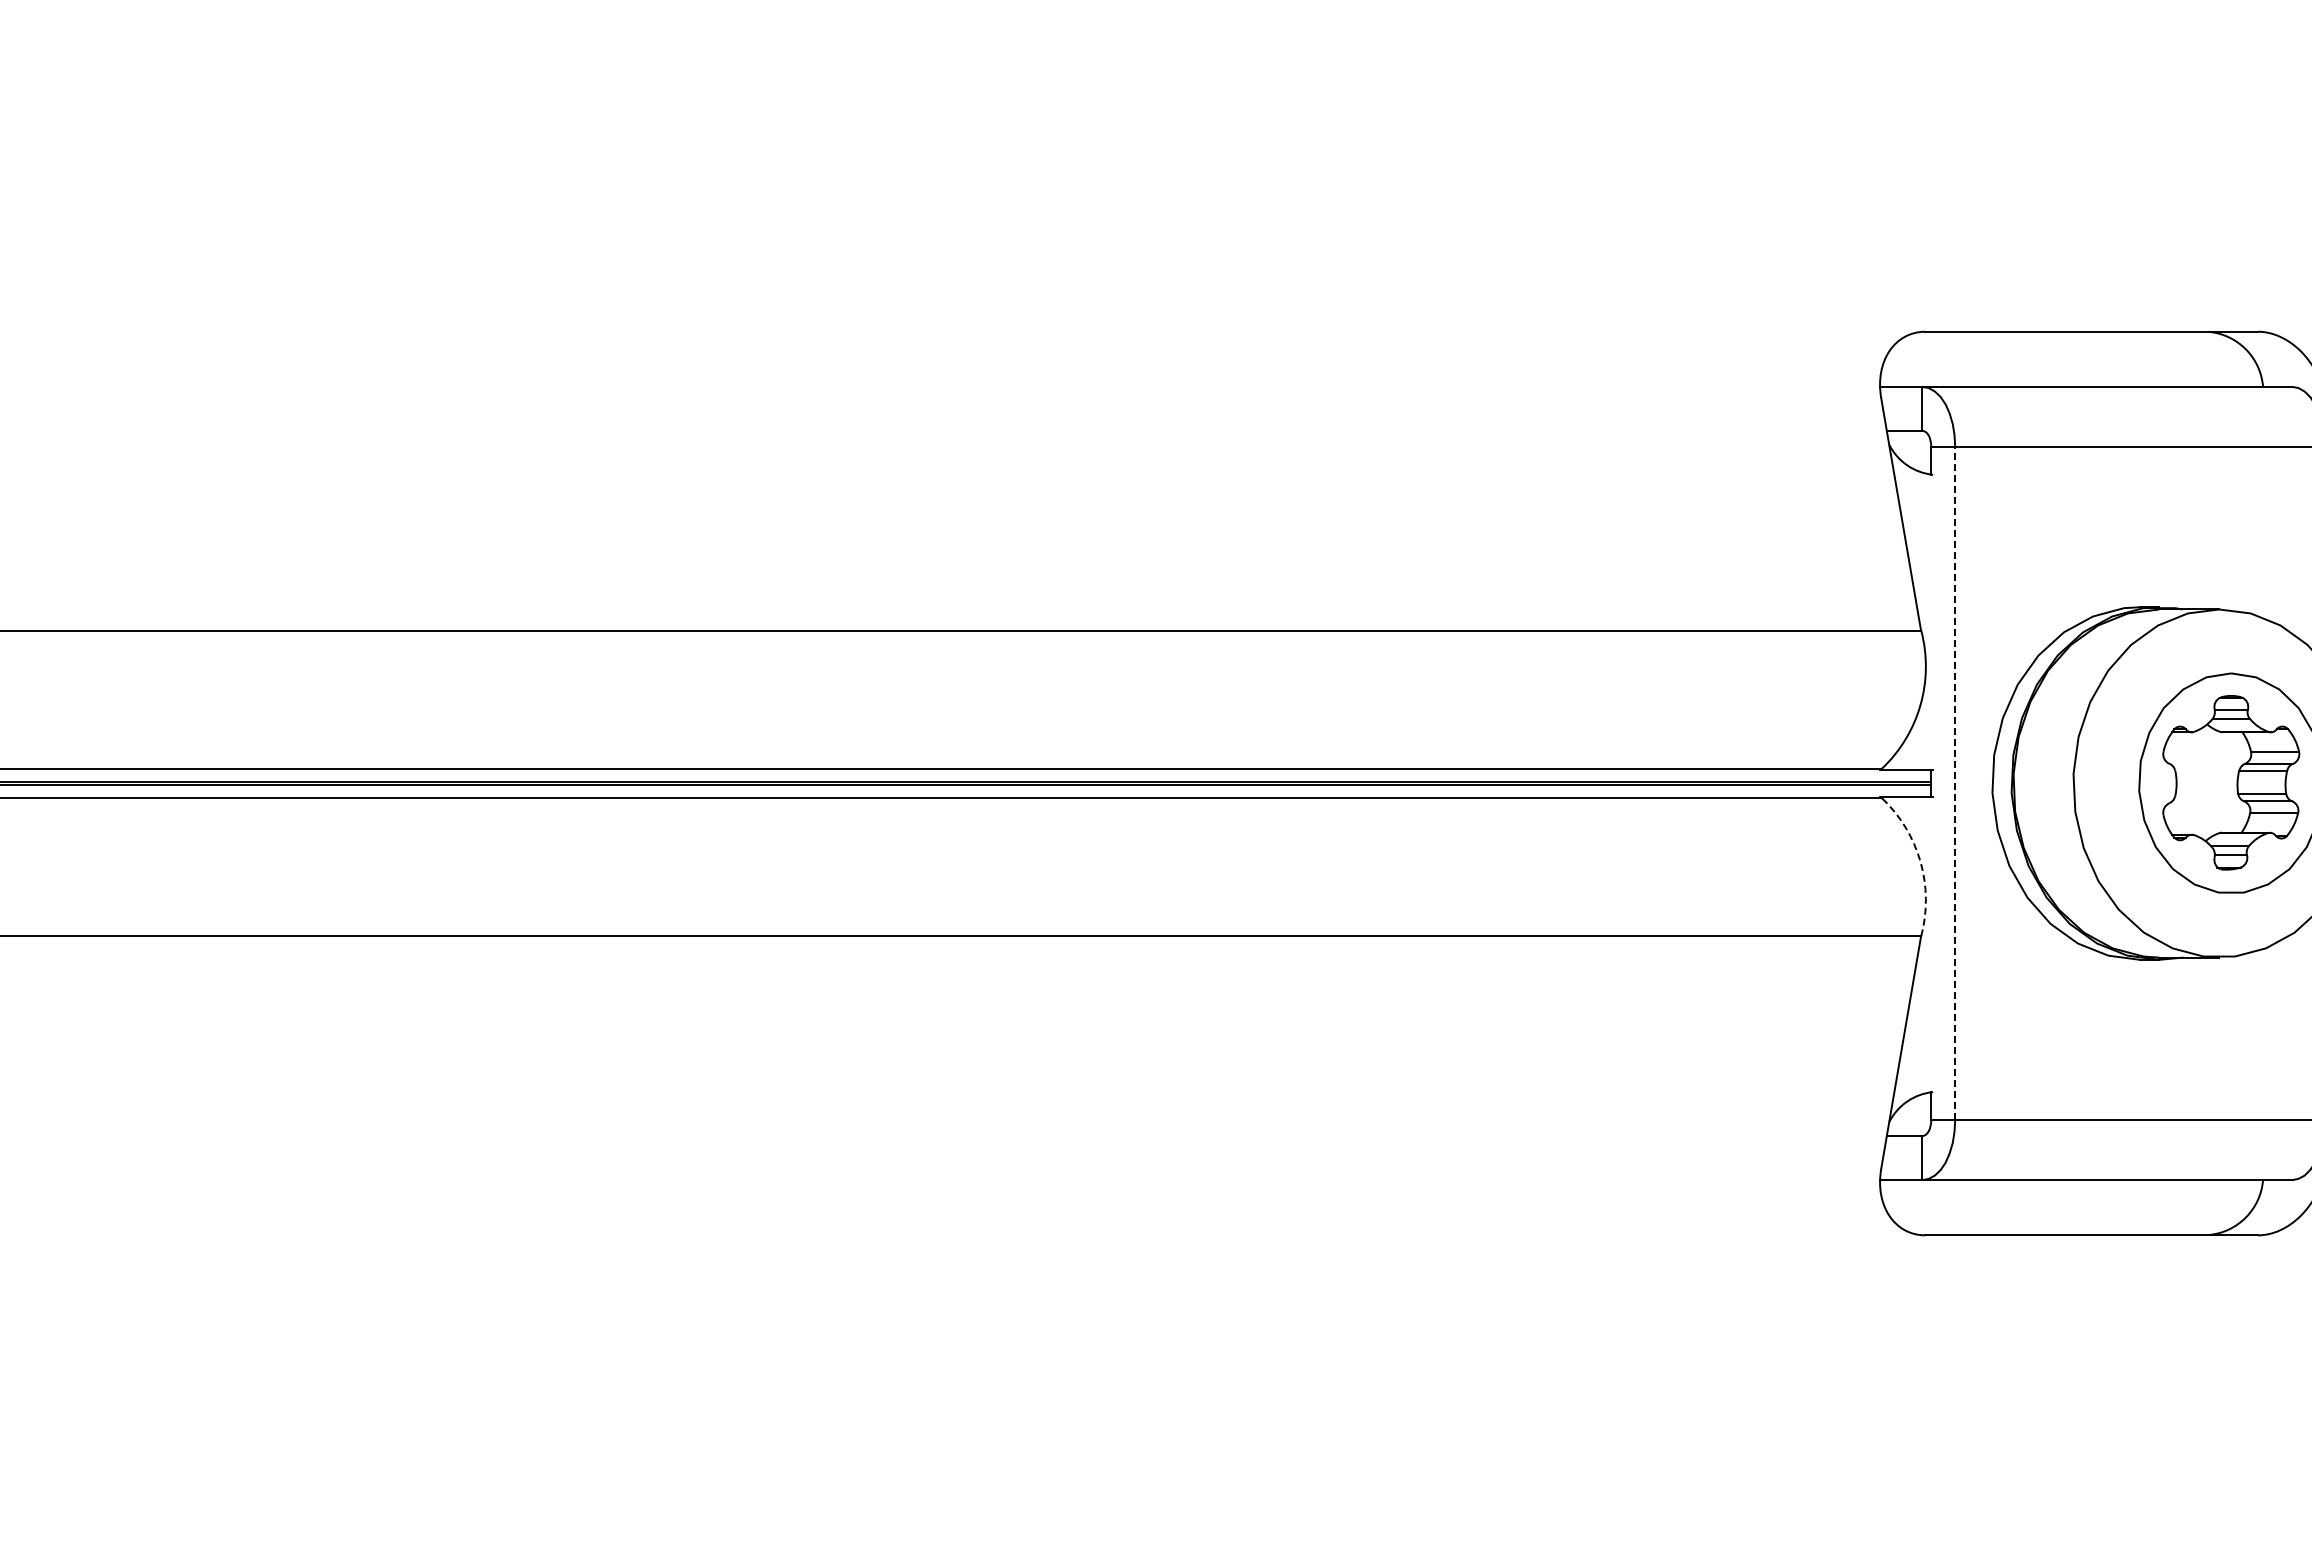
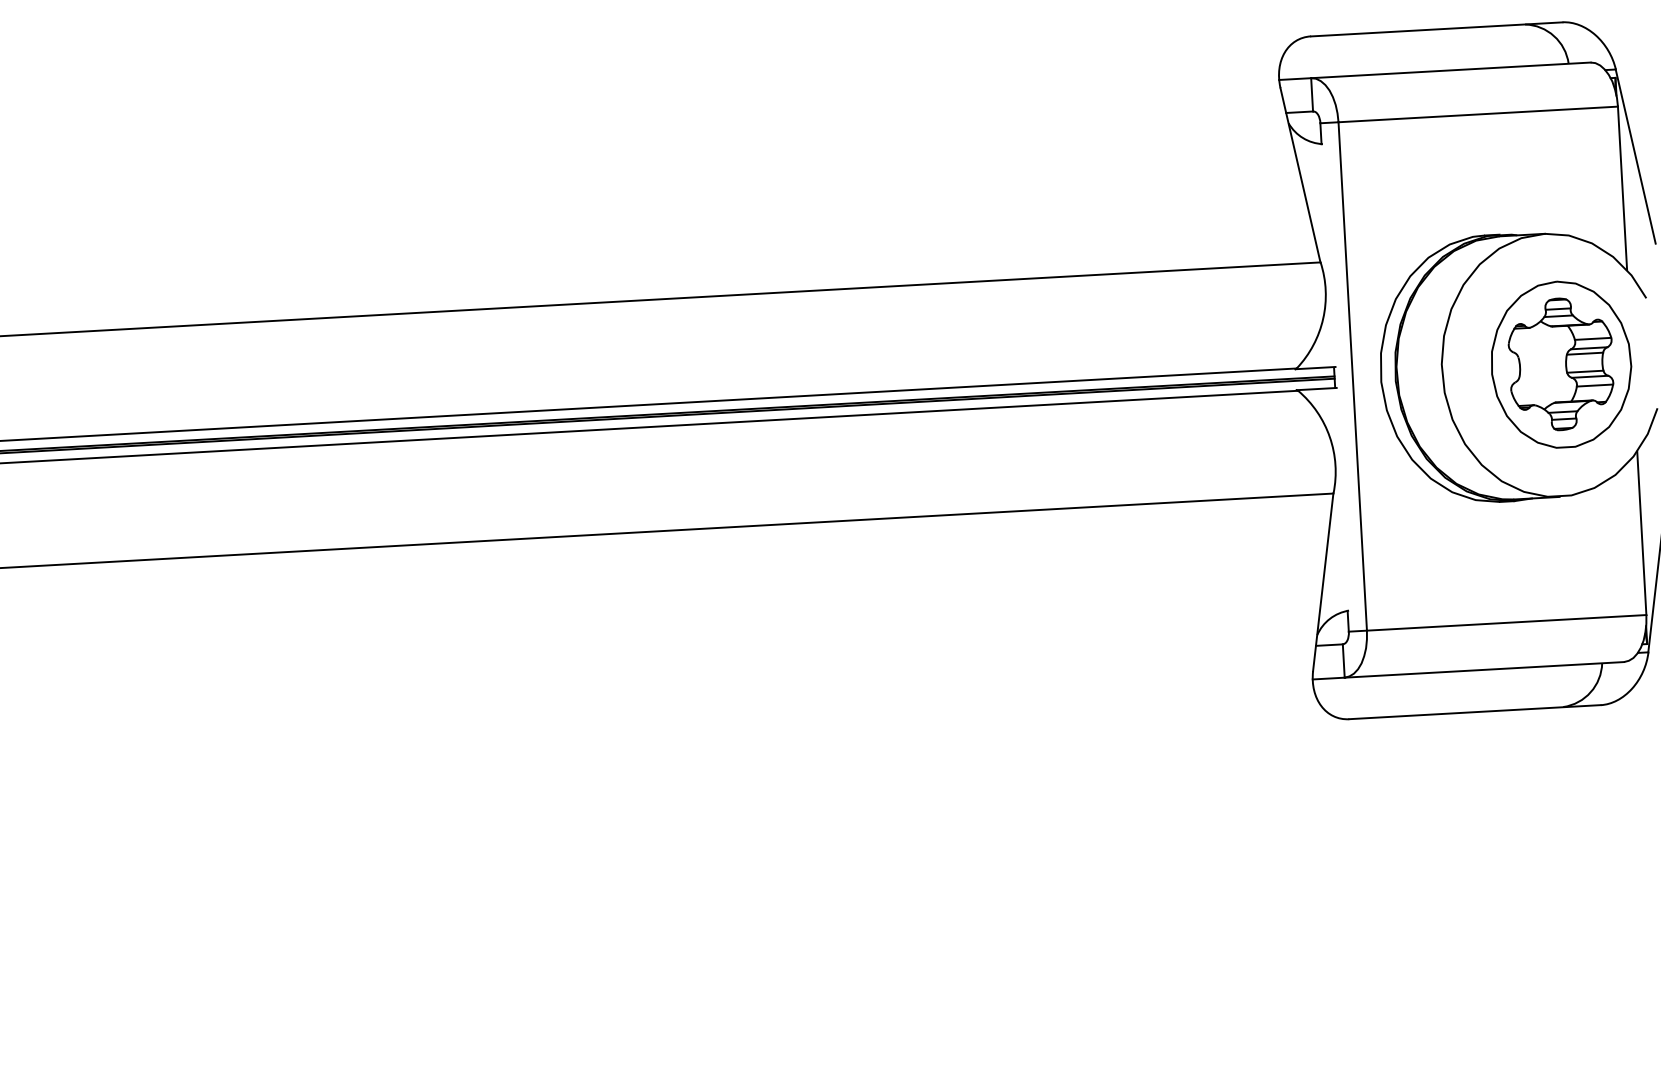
line: (1955, 782) -> (1352, 375), dashed -> solid
arc: (1920, 861) -> (1329, 436), dashed -> solid

